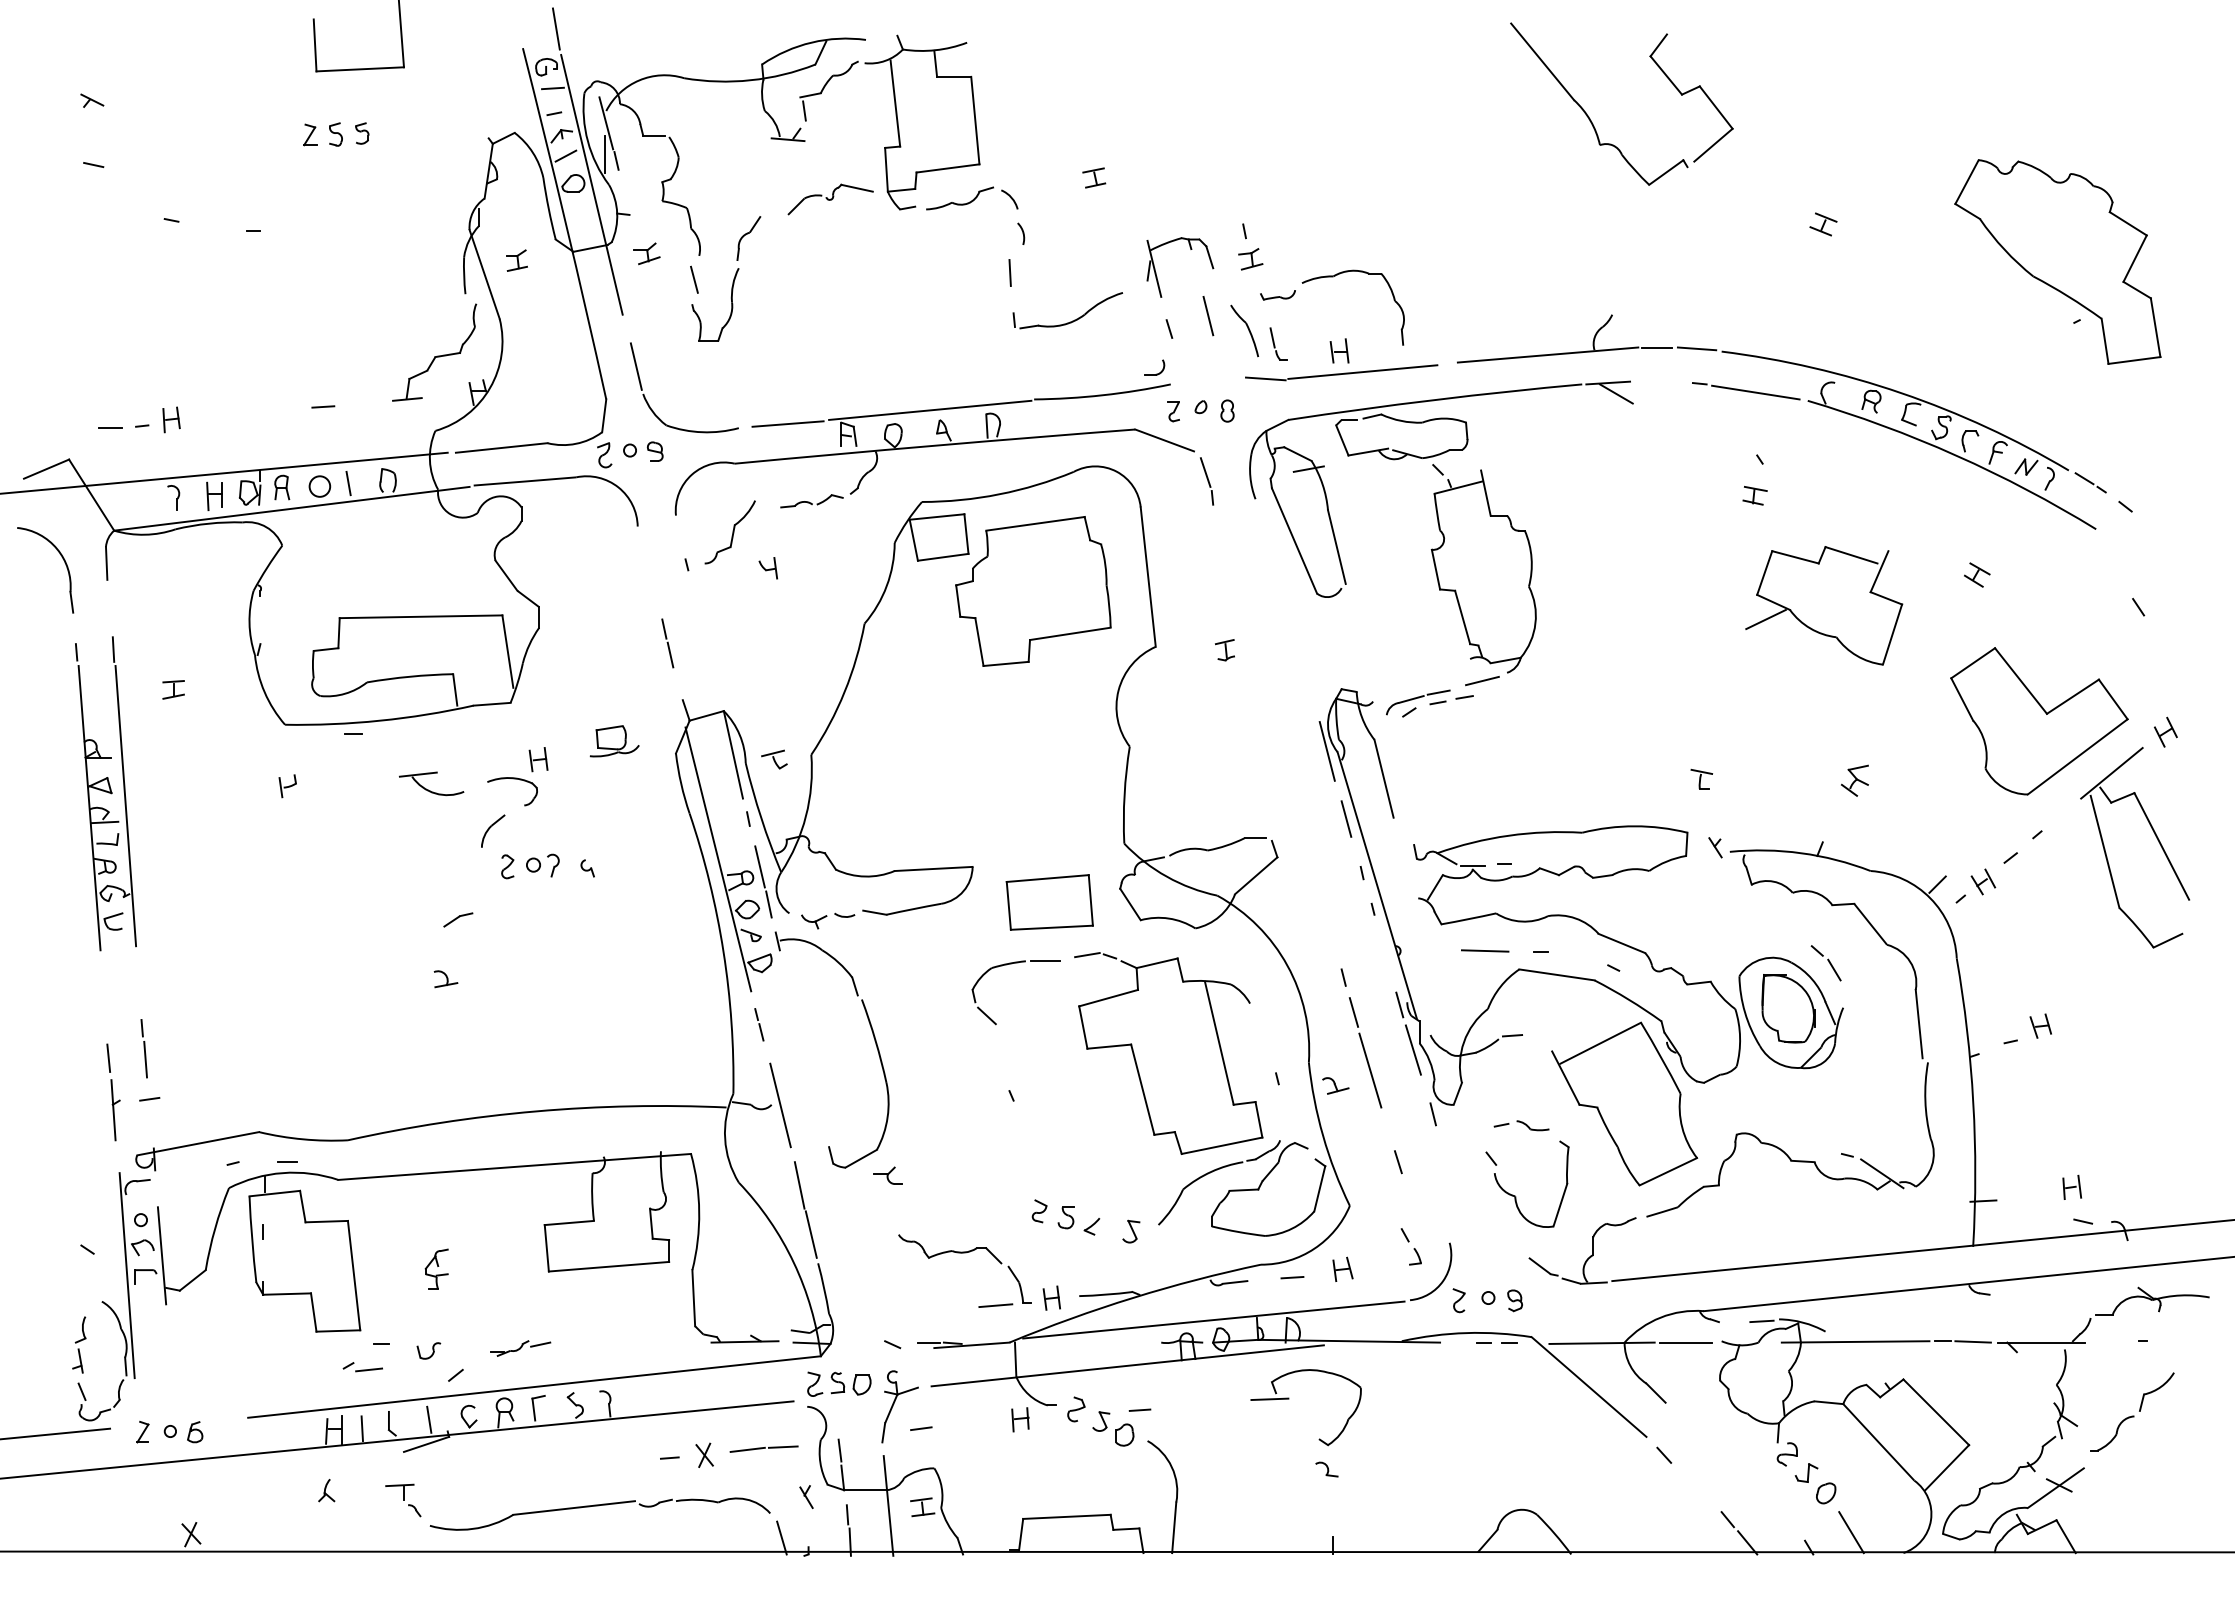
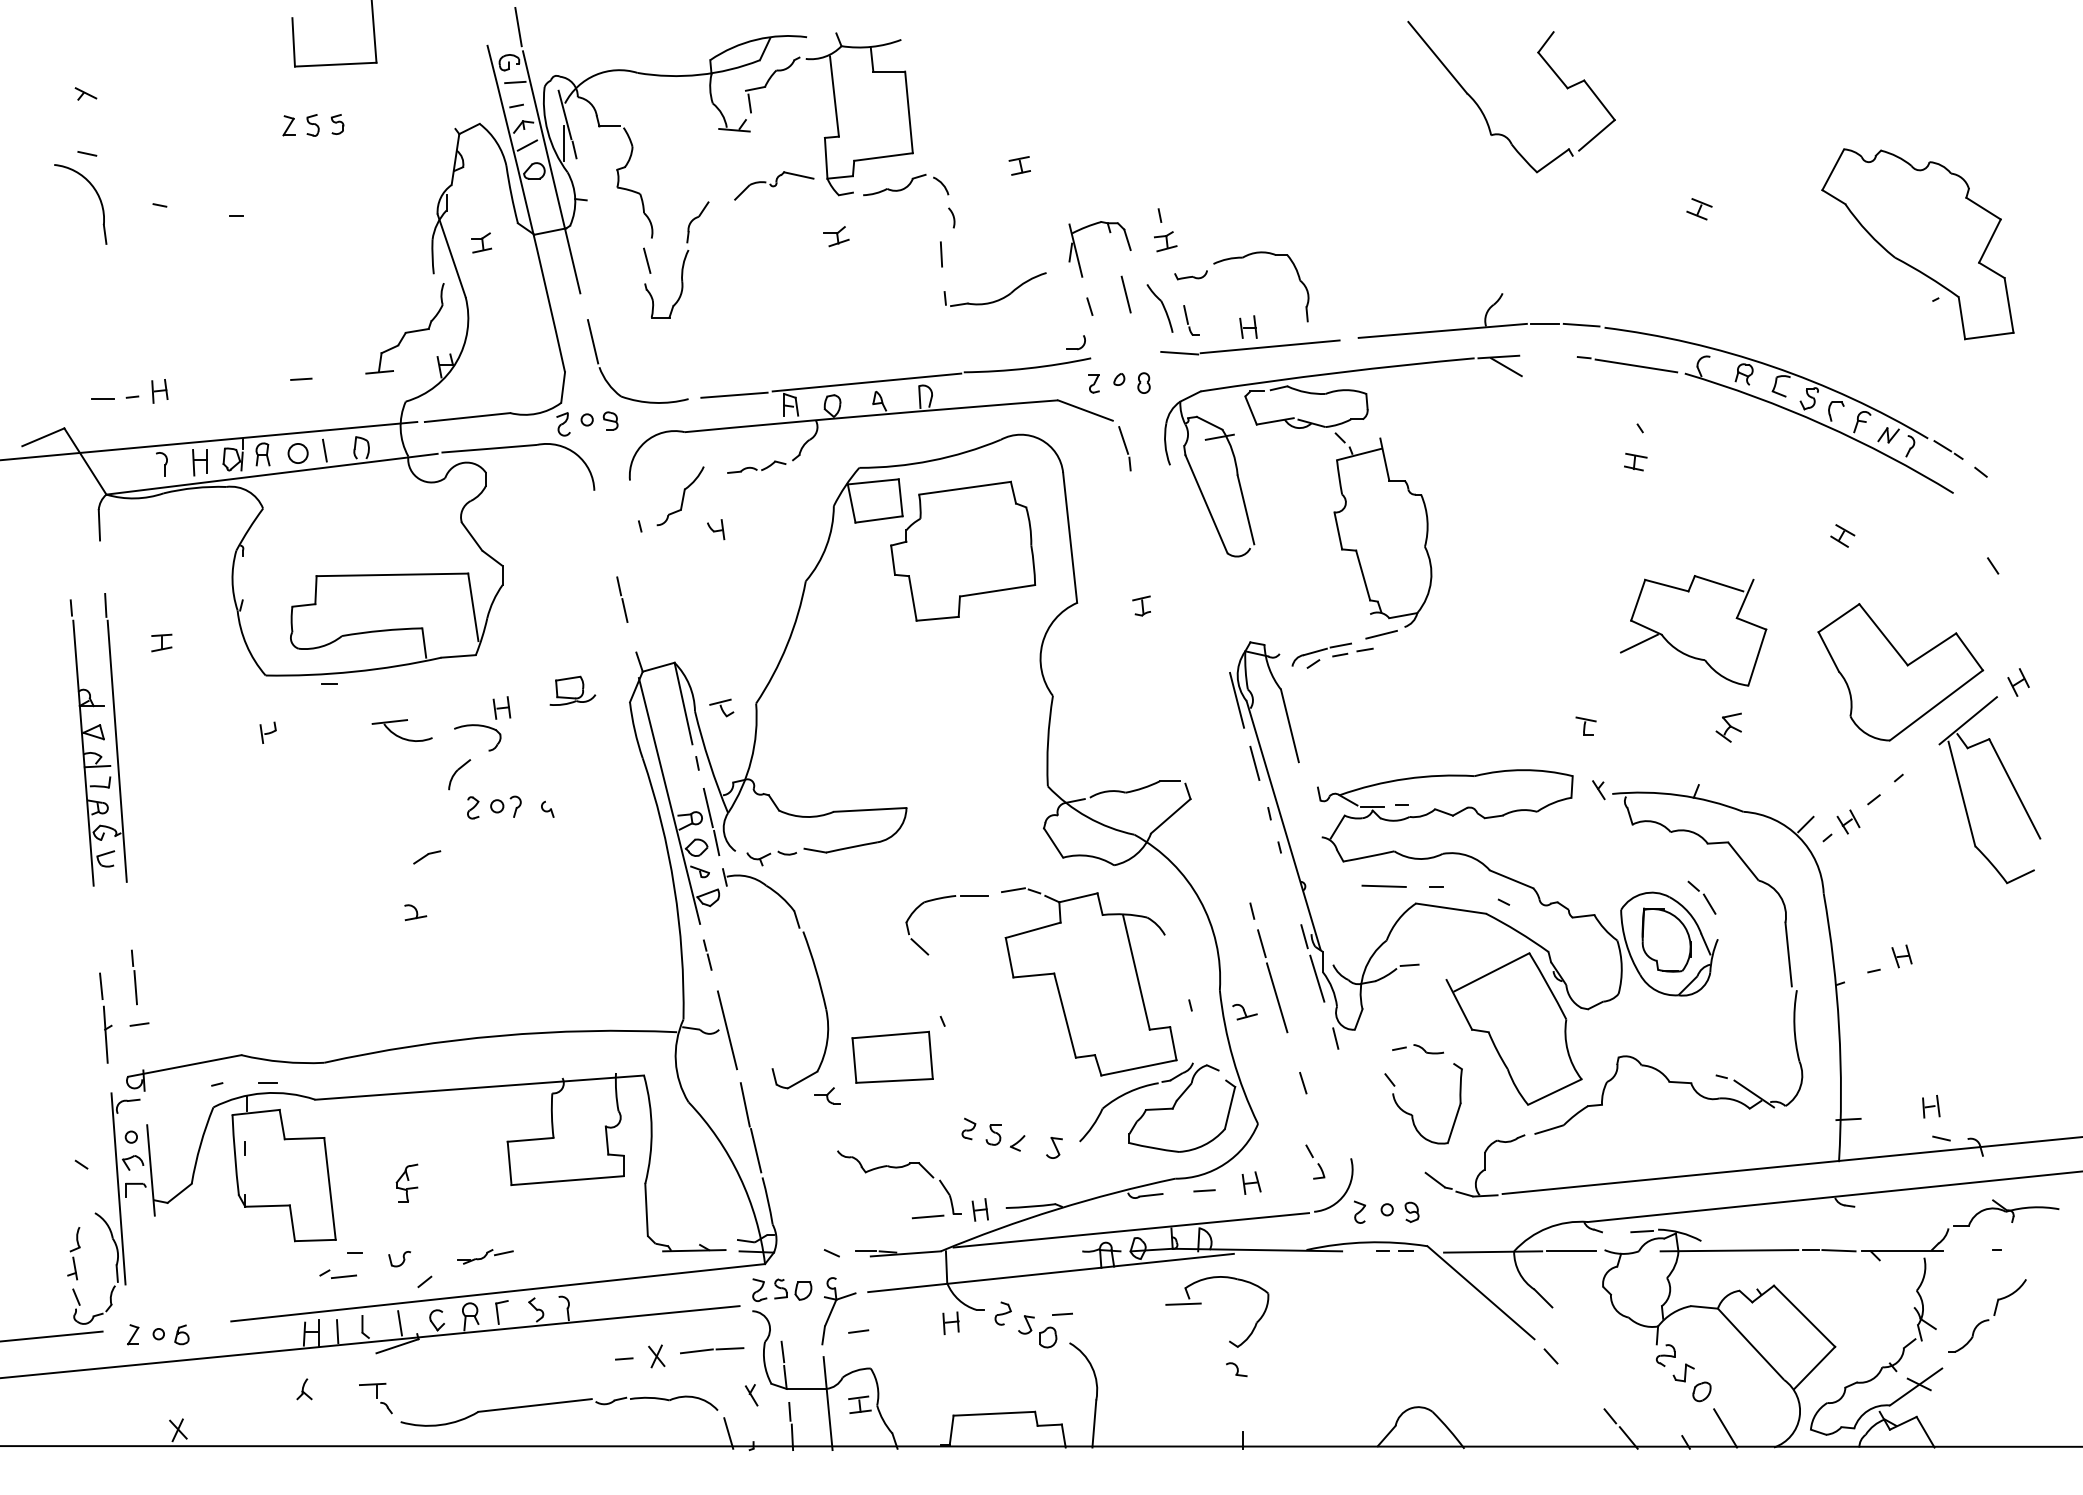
part: (646, 253) -> (836, 236), moved
part: (64, 563) -> (98, 198), moved
part: (1809, 626) -> (1679, 650), moved
part: (1049, 902) -> (892, 1057), moved

